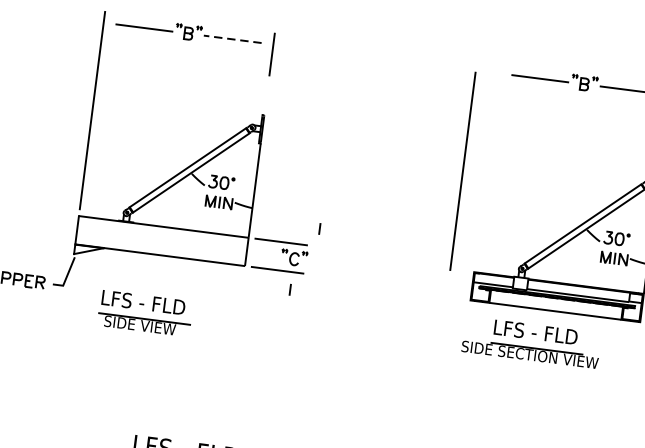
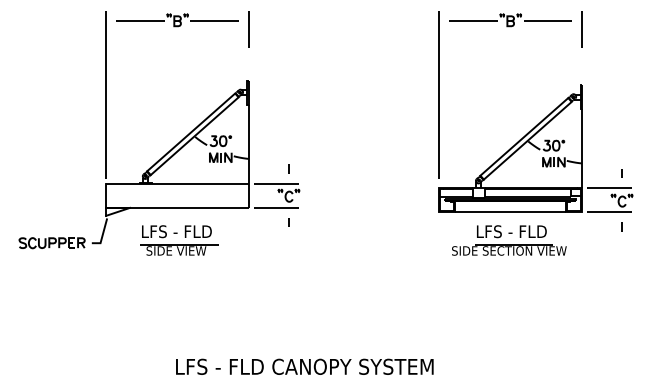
line: (232, 39) -> (214, 21), dashed -> solid
line: (462, 170) -> (438, 94), moved
line: (319, 228) -> (288, 168), moved
part: (145, 313) -> (179, 240), moved
part: (531, 342) -> (509, 240), moved

